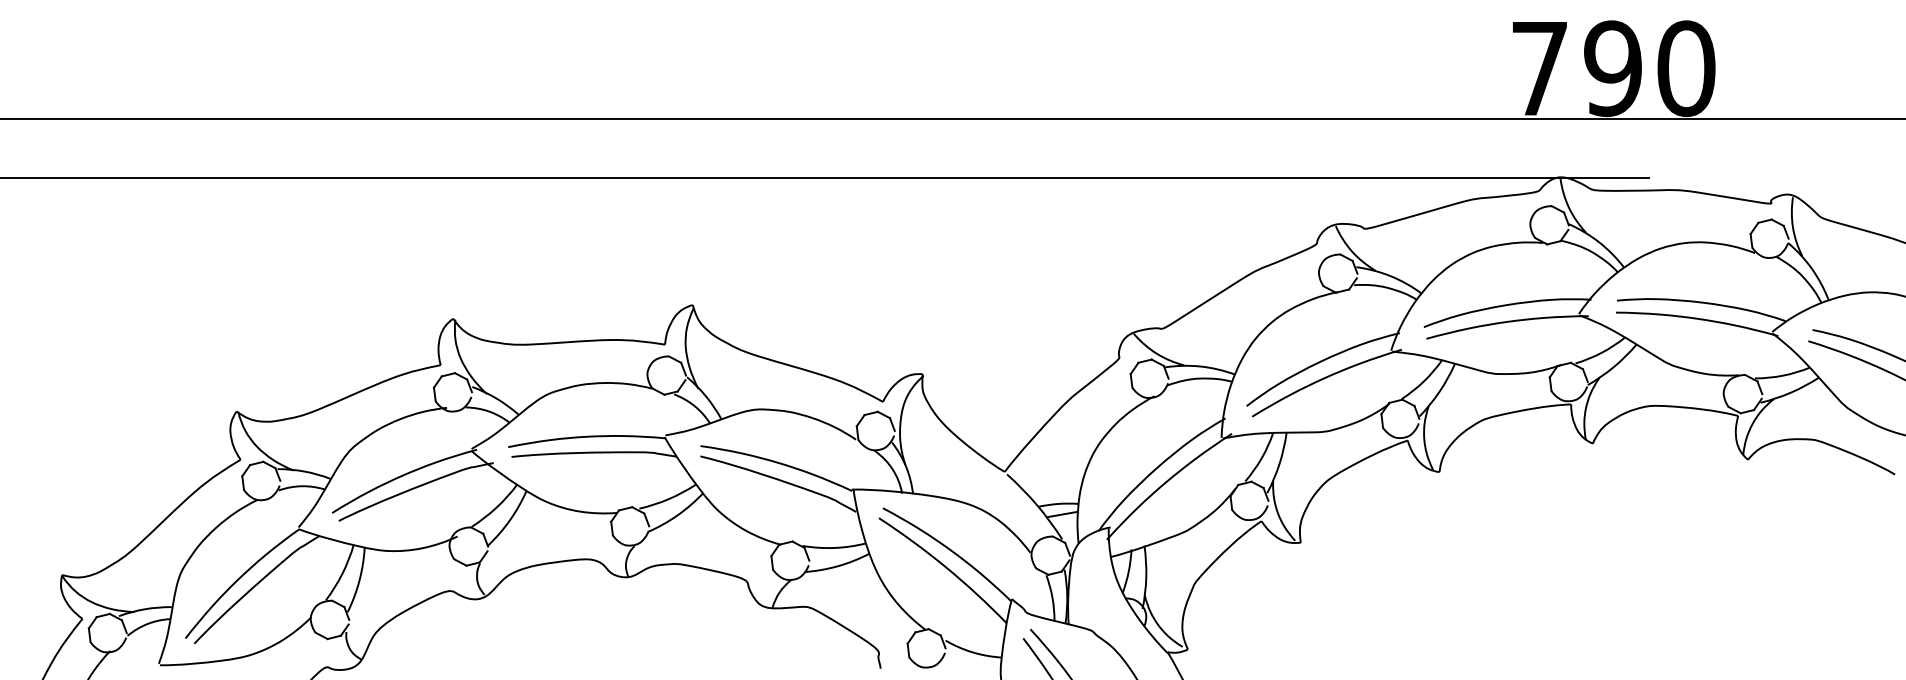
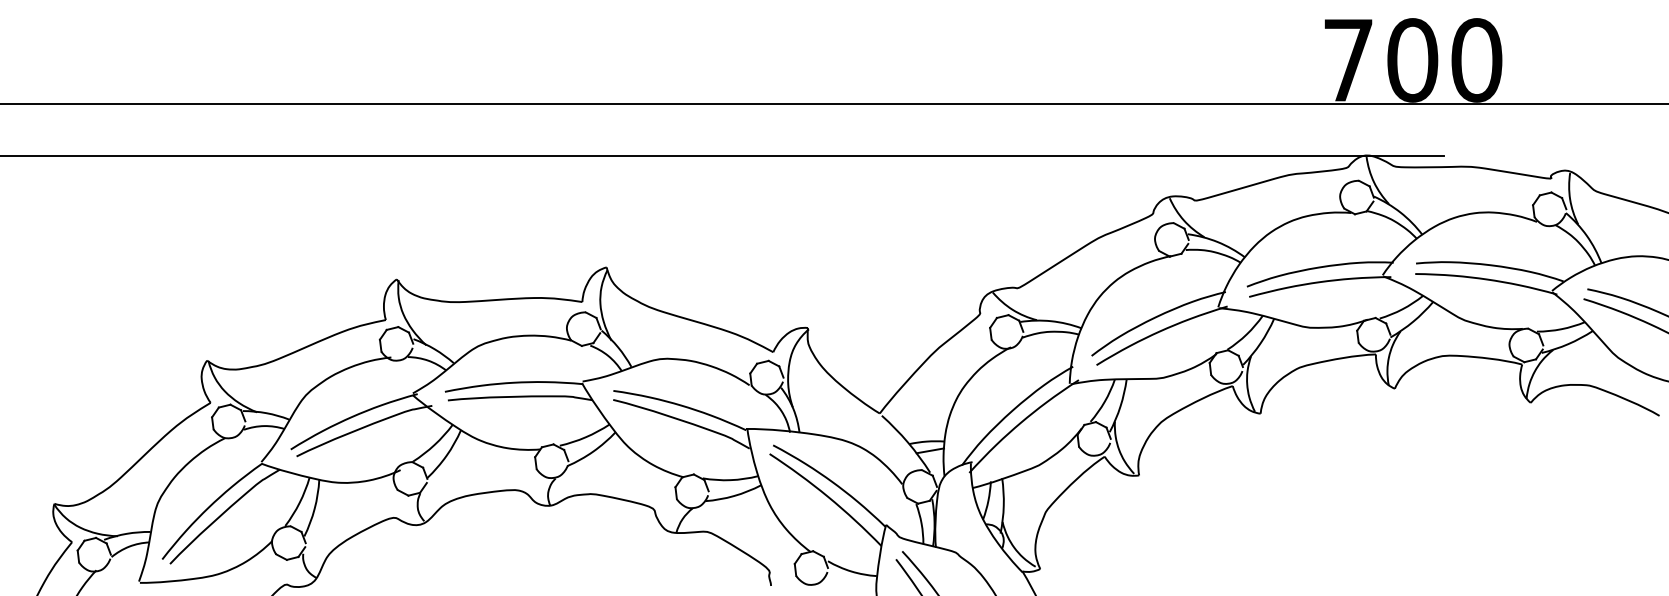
text: (1613, 68) -> (1412, 60), 790 -> 700

